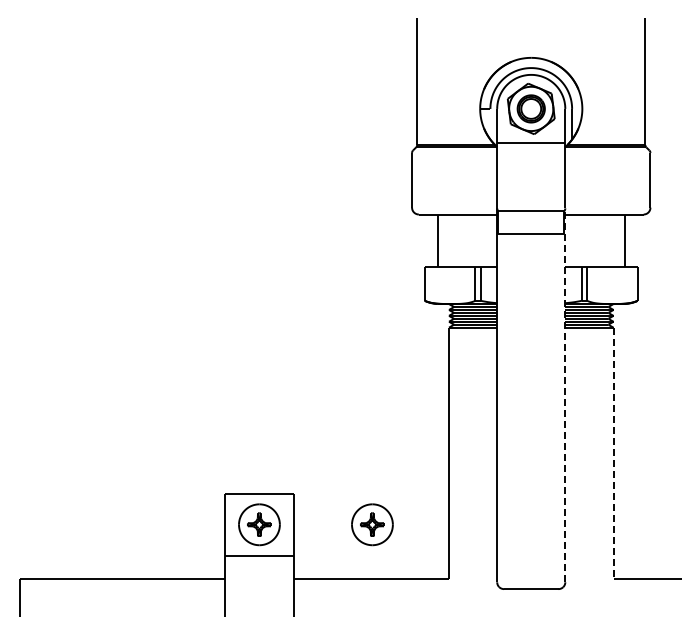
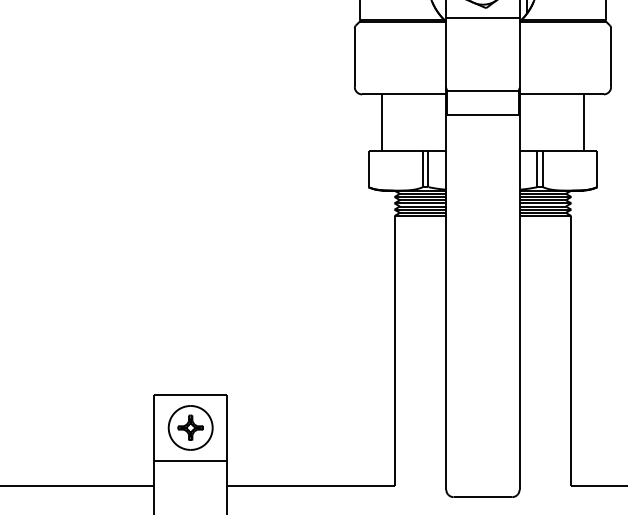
line: (565, 395) -> (519, 288), dashed -> solid
line: (613, 453) -> (571, 351), dashed -> solid
part: (372, 524) -> (312, 427), removed

